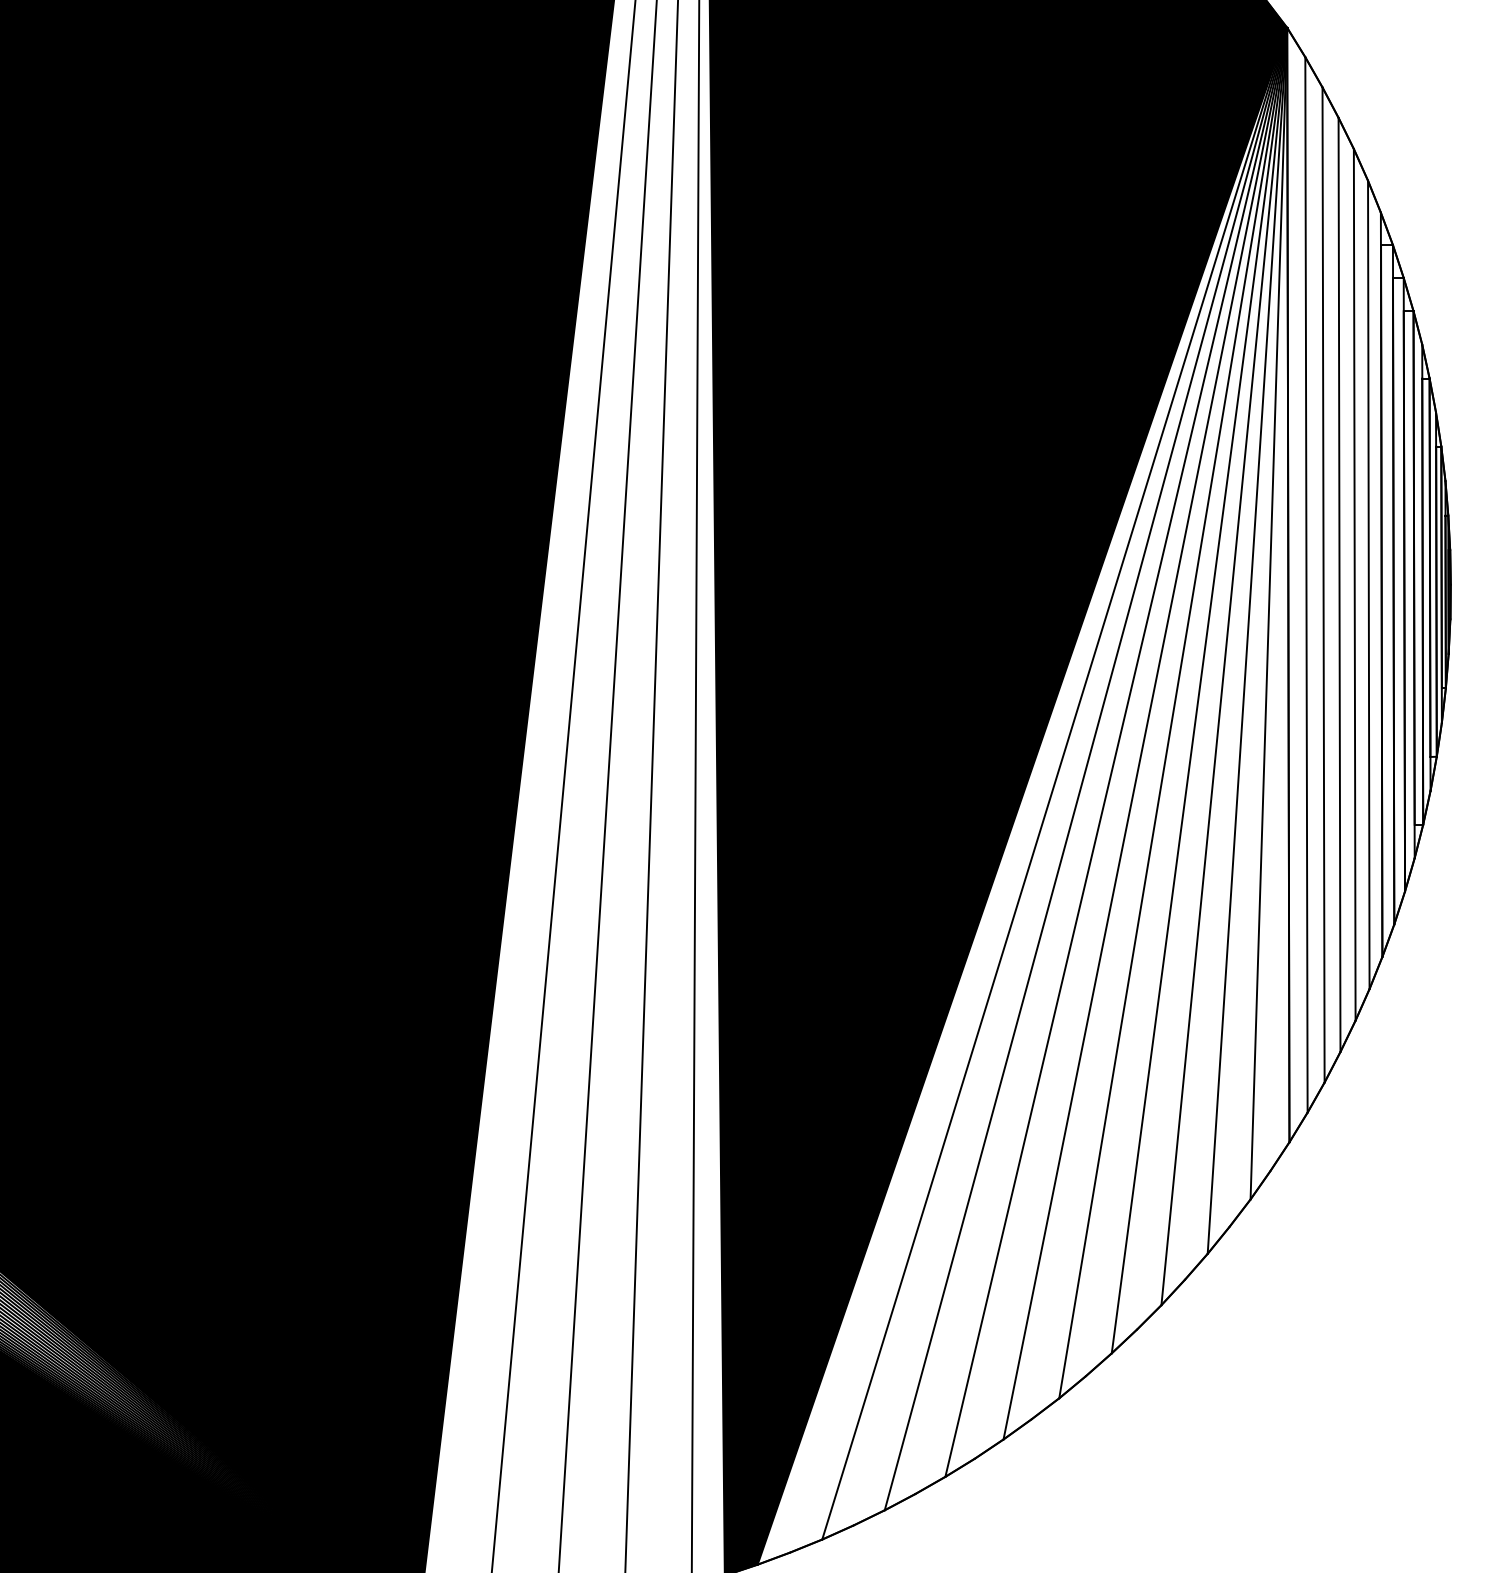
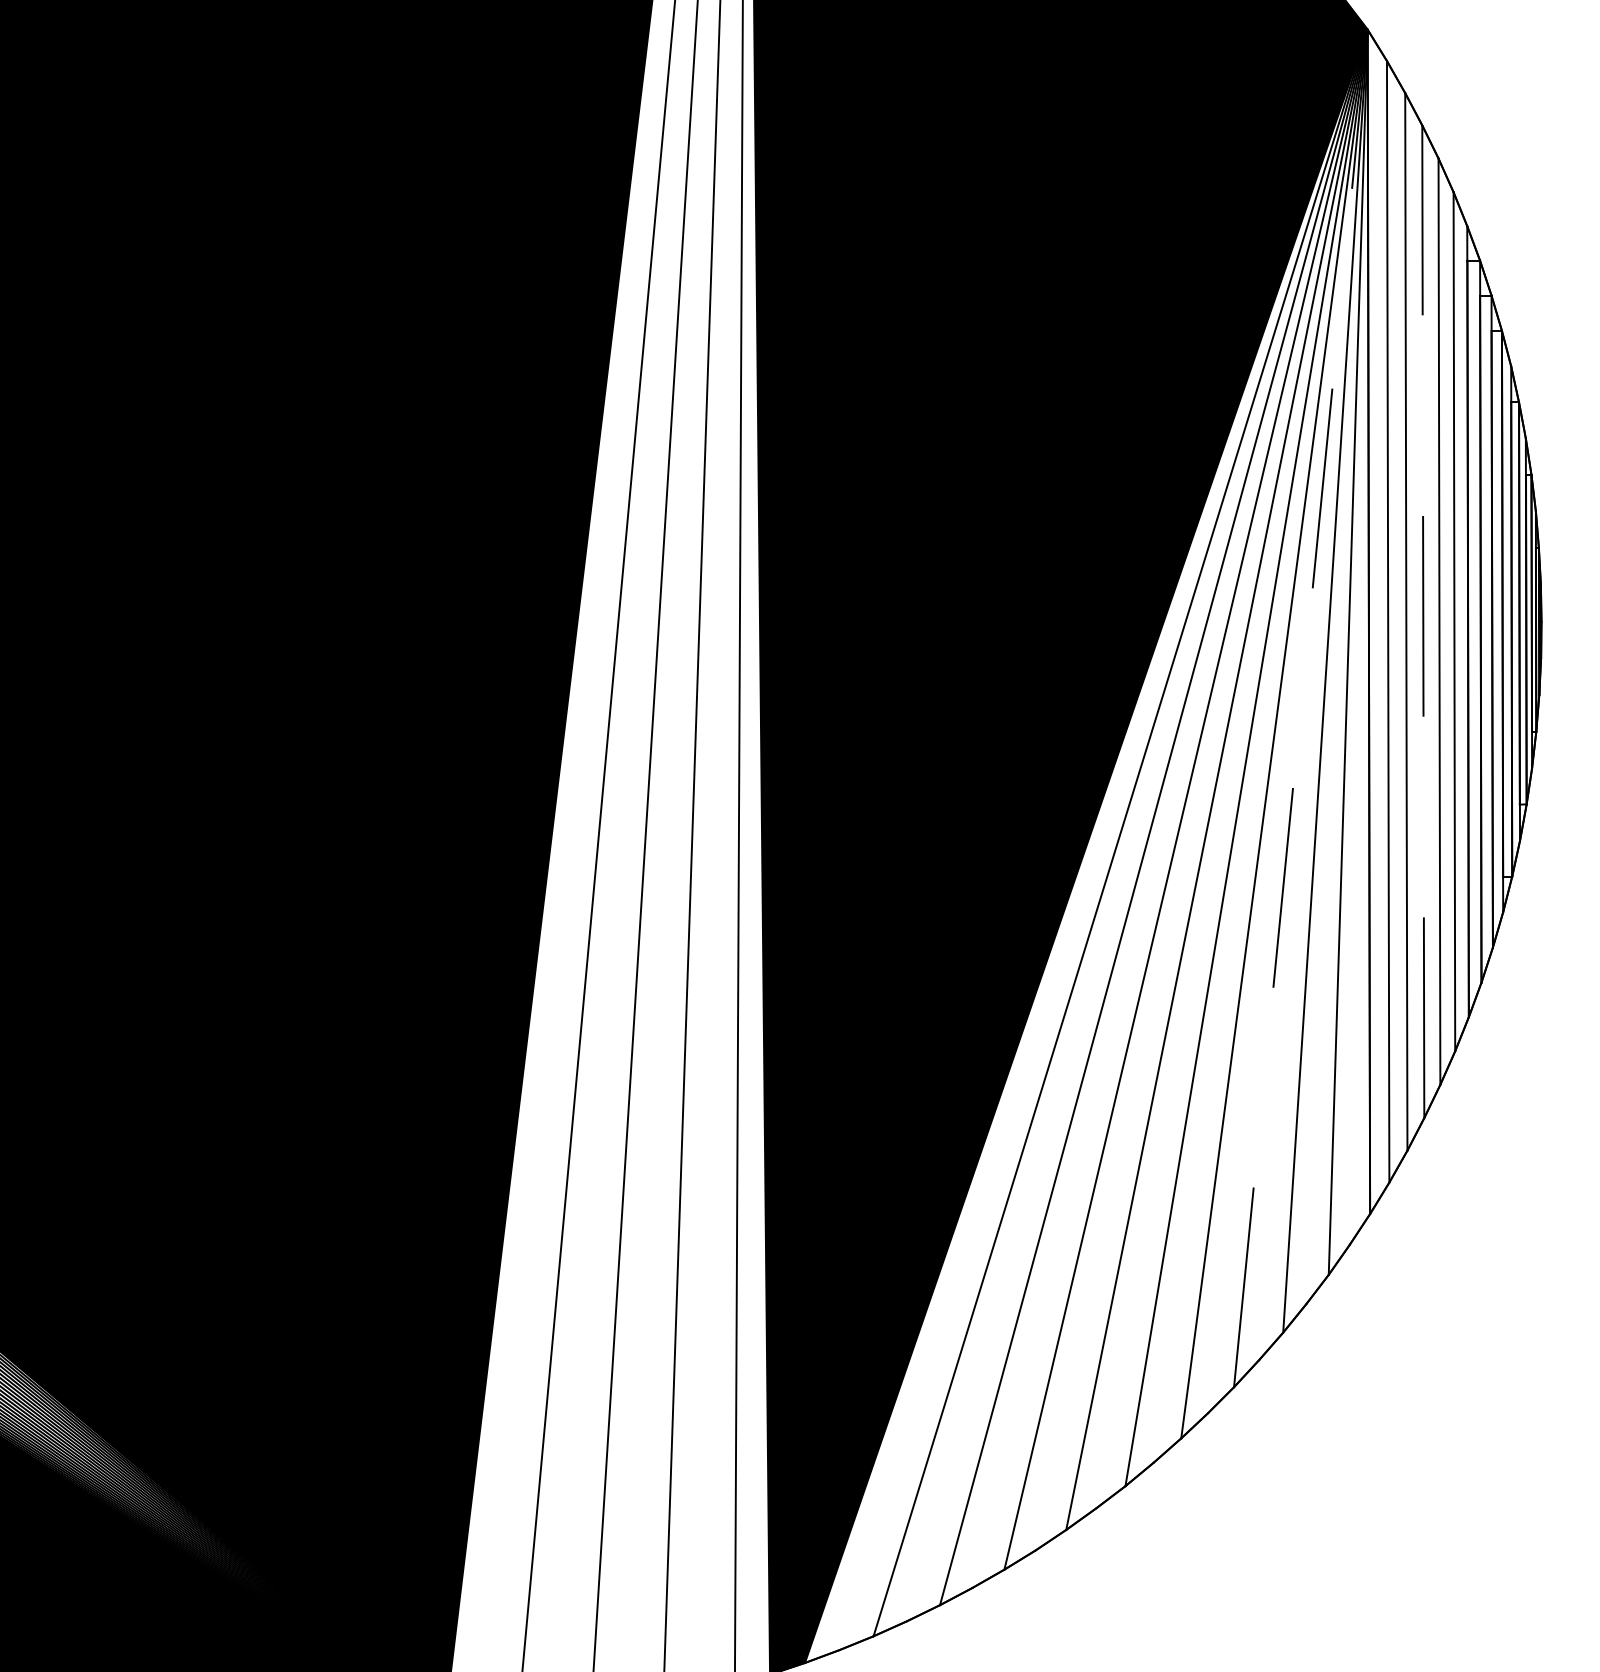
line: (1339, 584) -> (1423, 621), solid -> dashed
line: (1224, 666) -> (1301, 708), solid -> dashed

